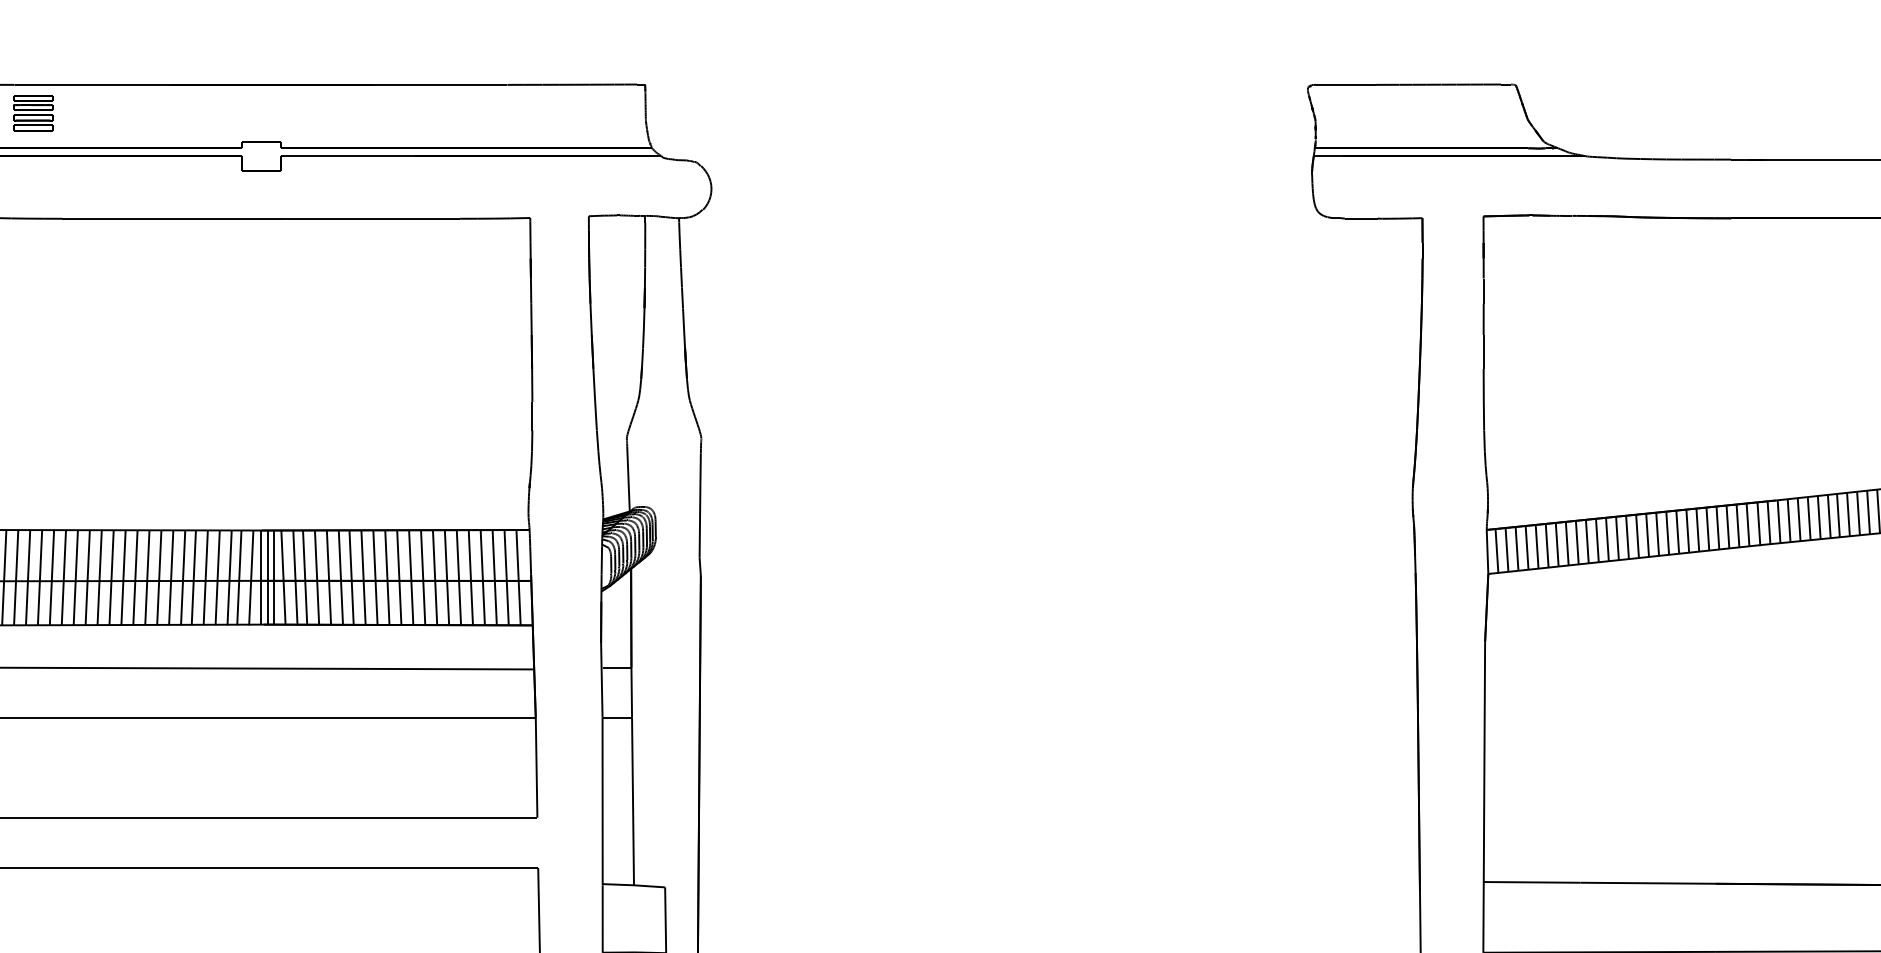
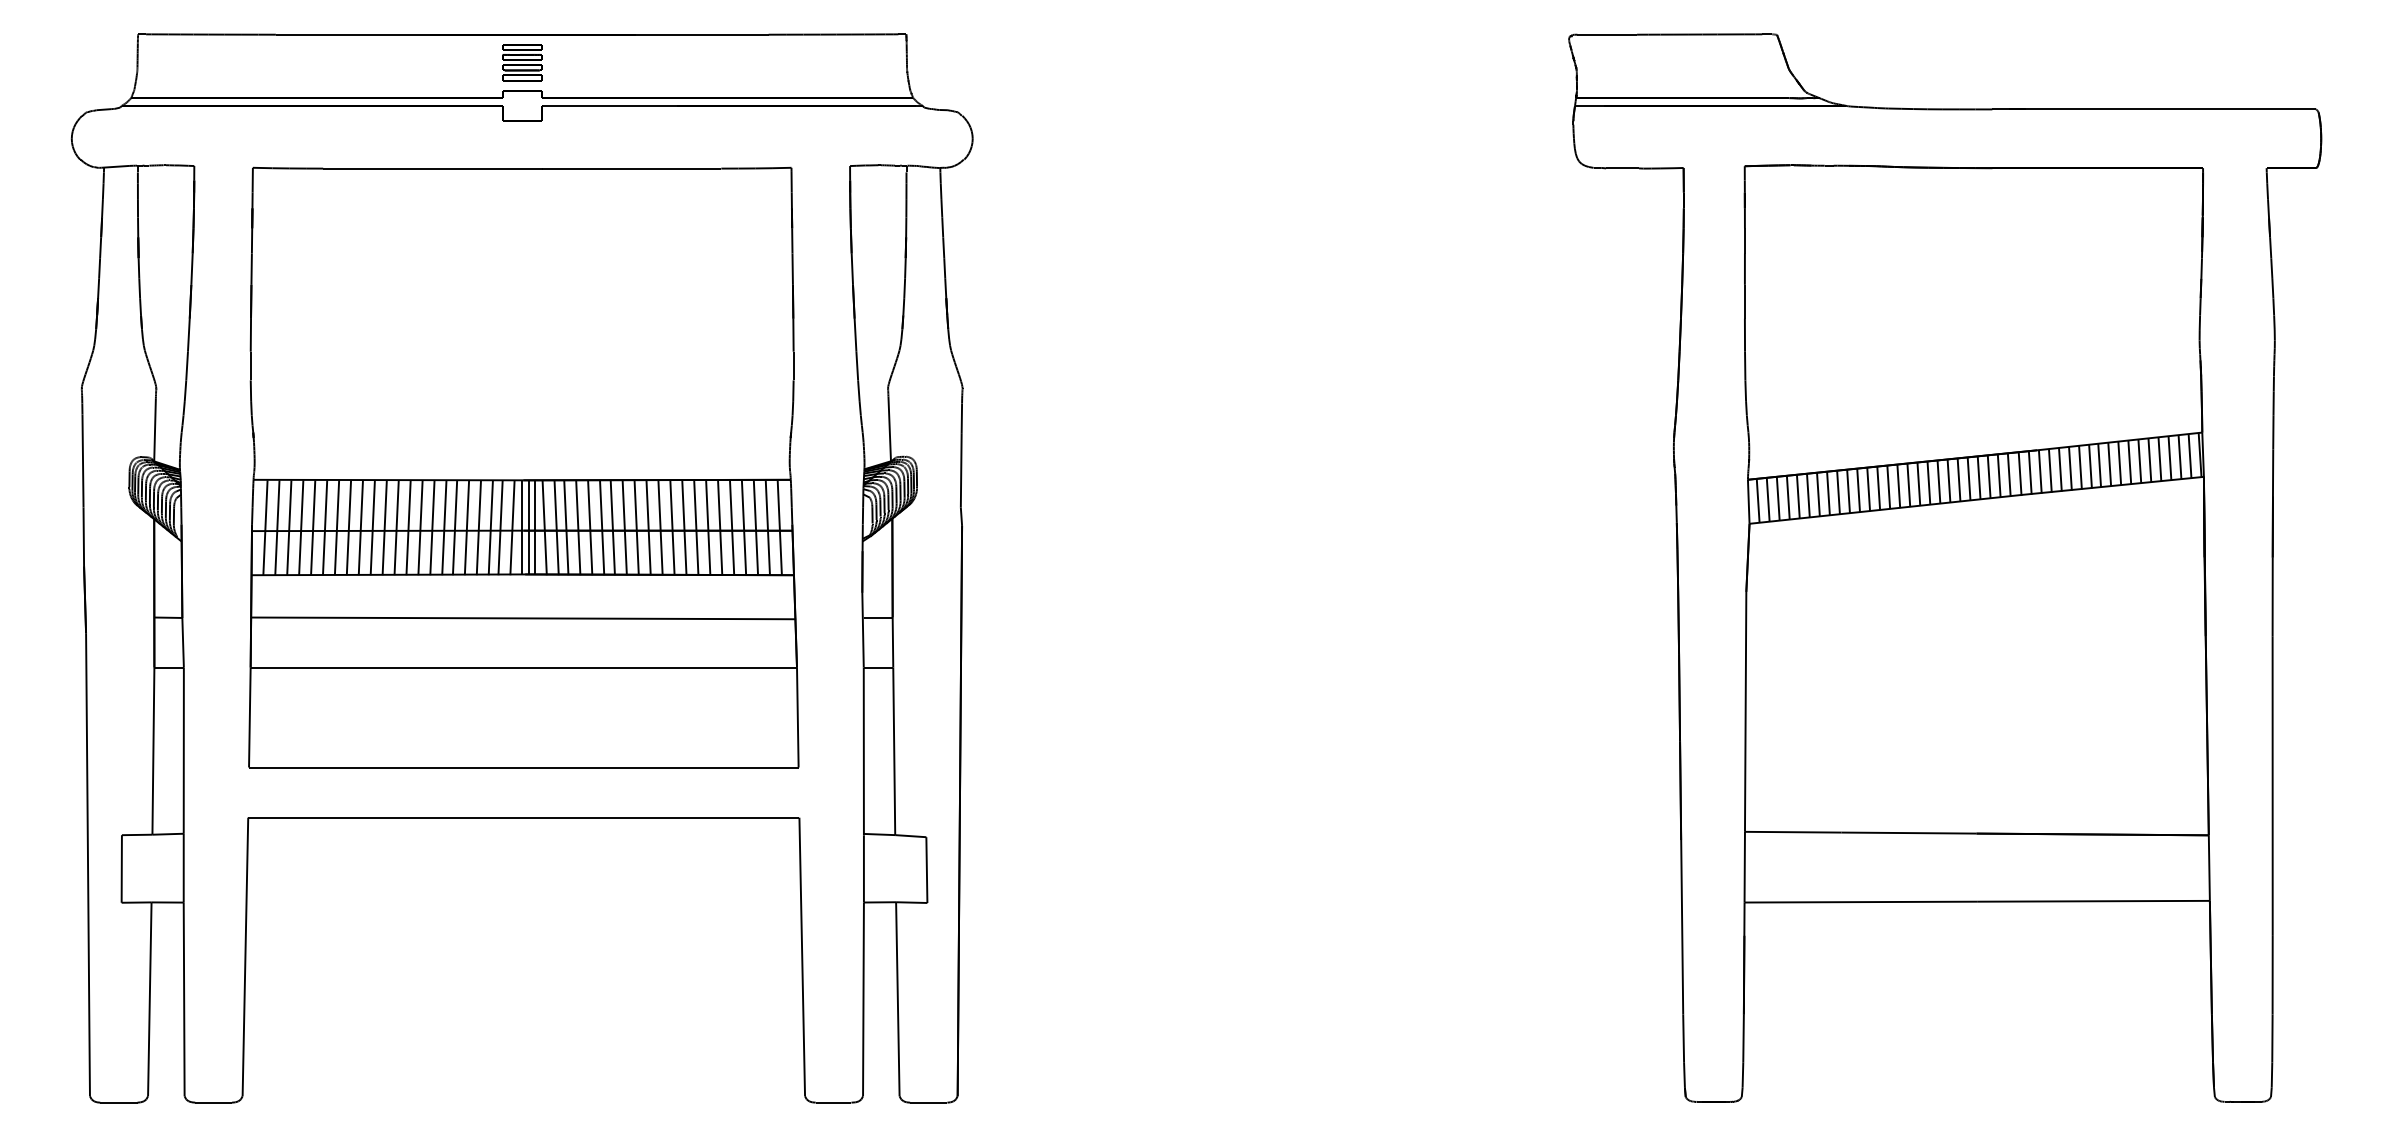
part: (33, 112) -> (522, 62), moved

